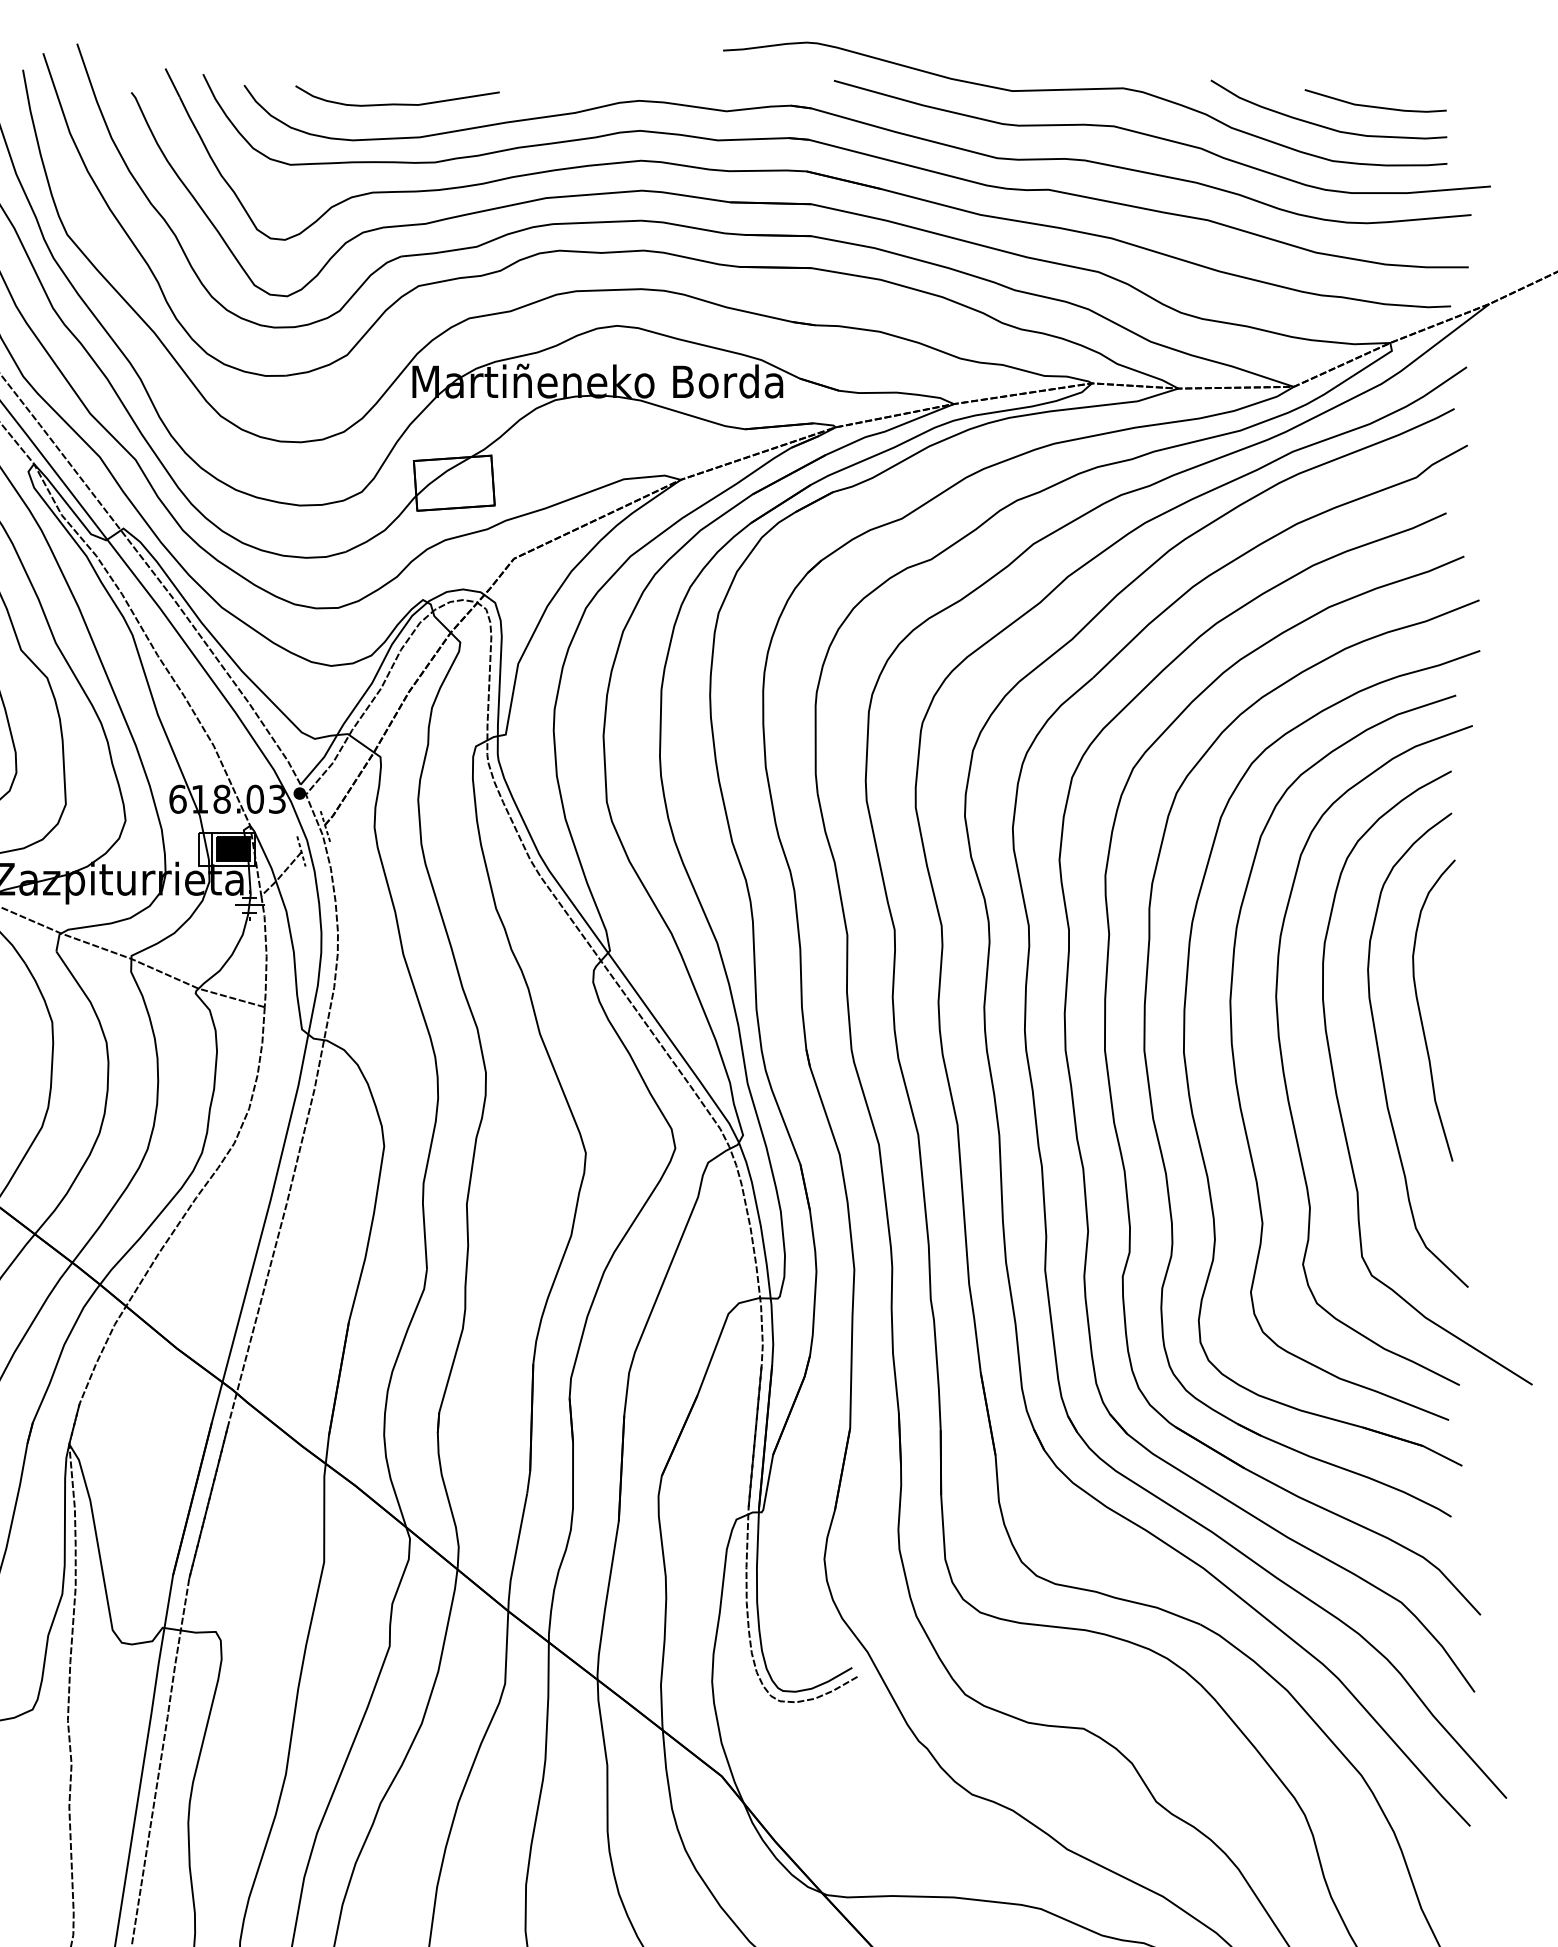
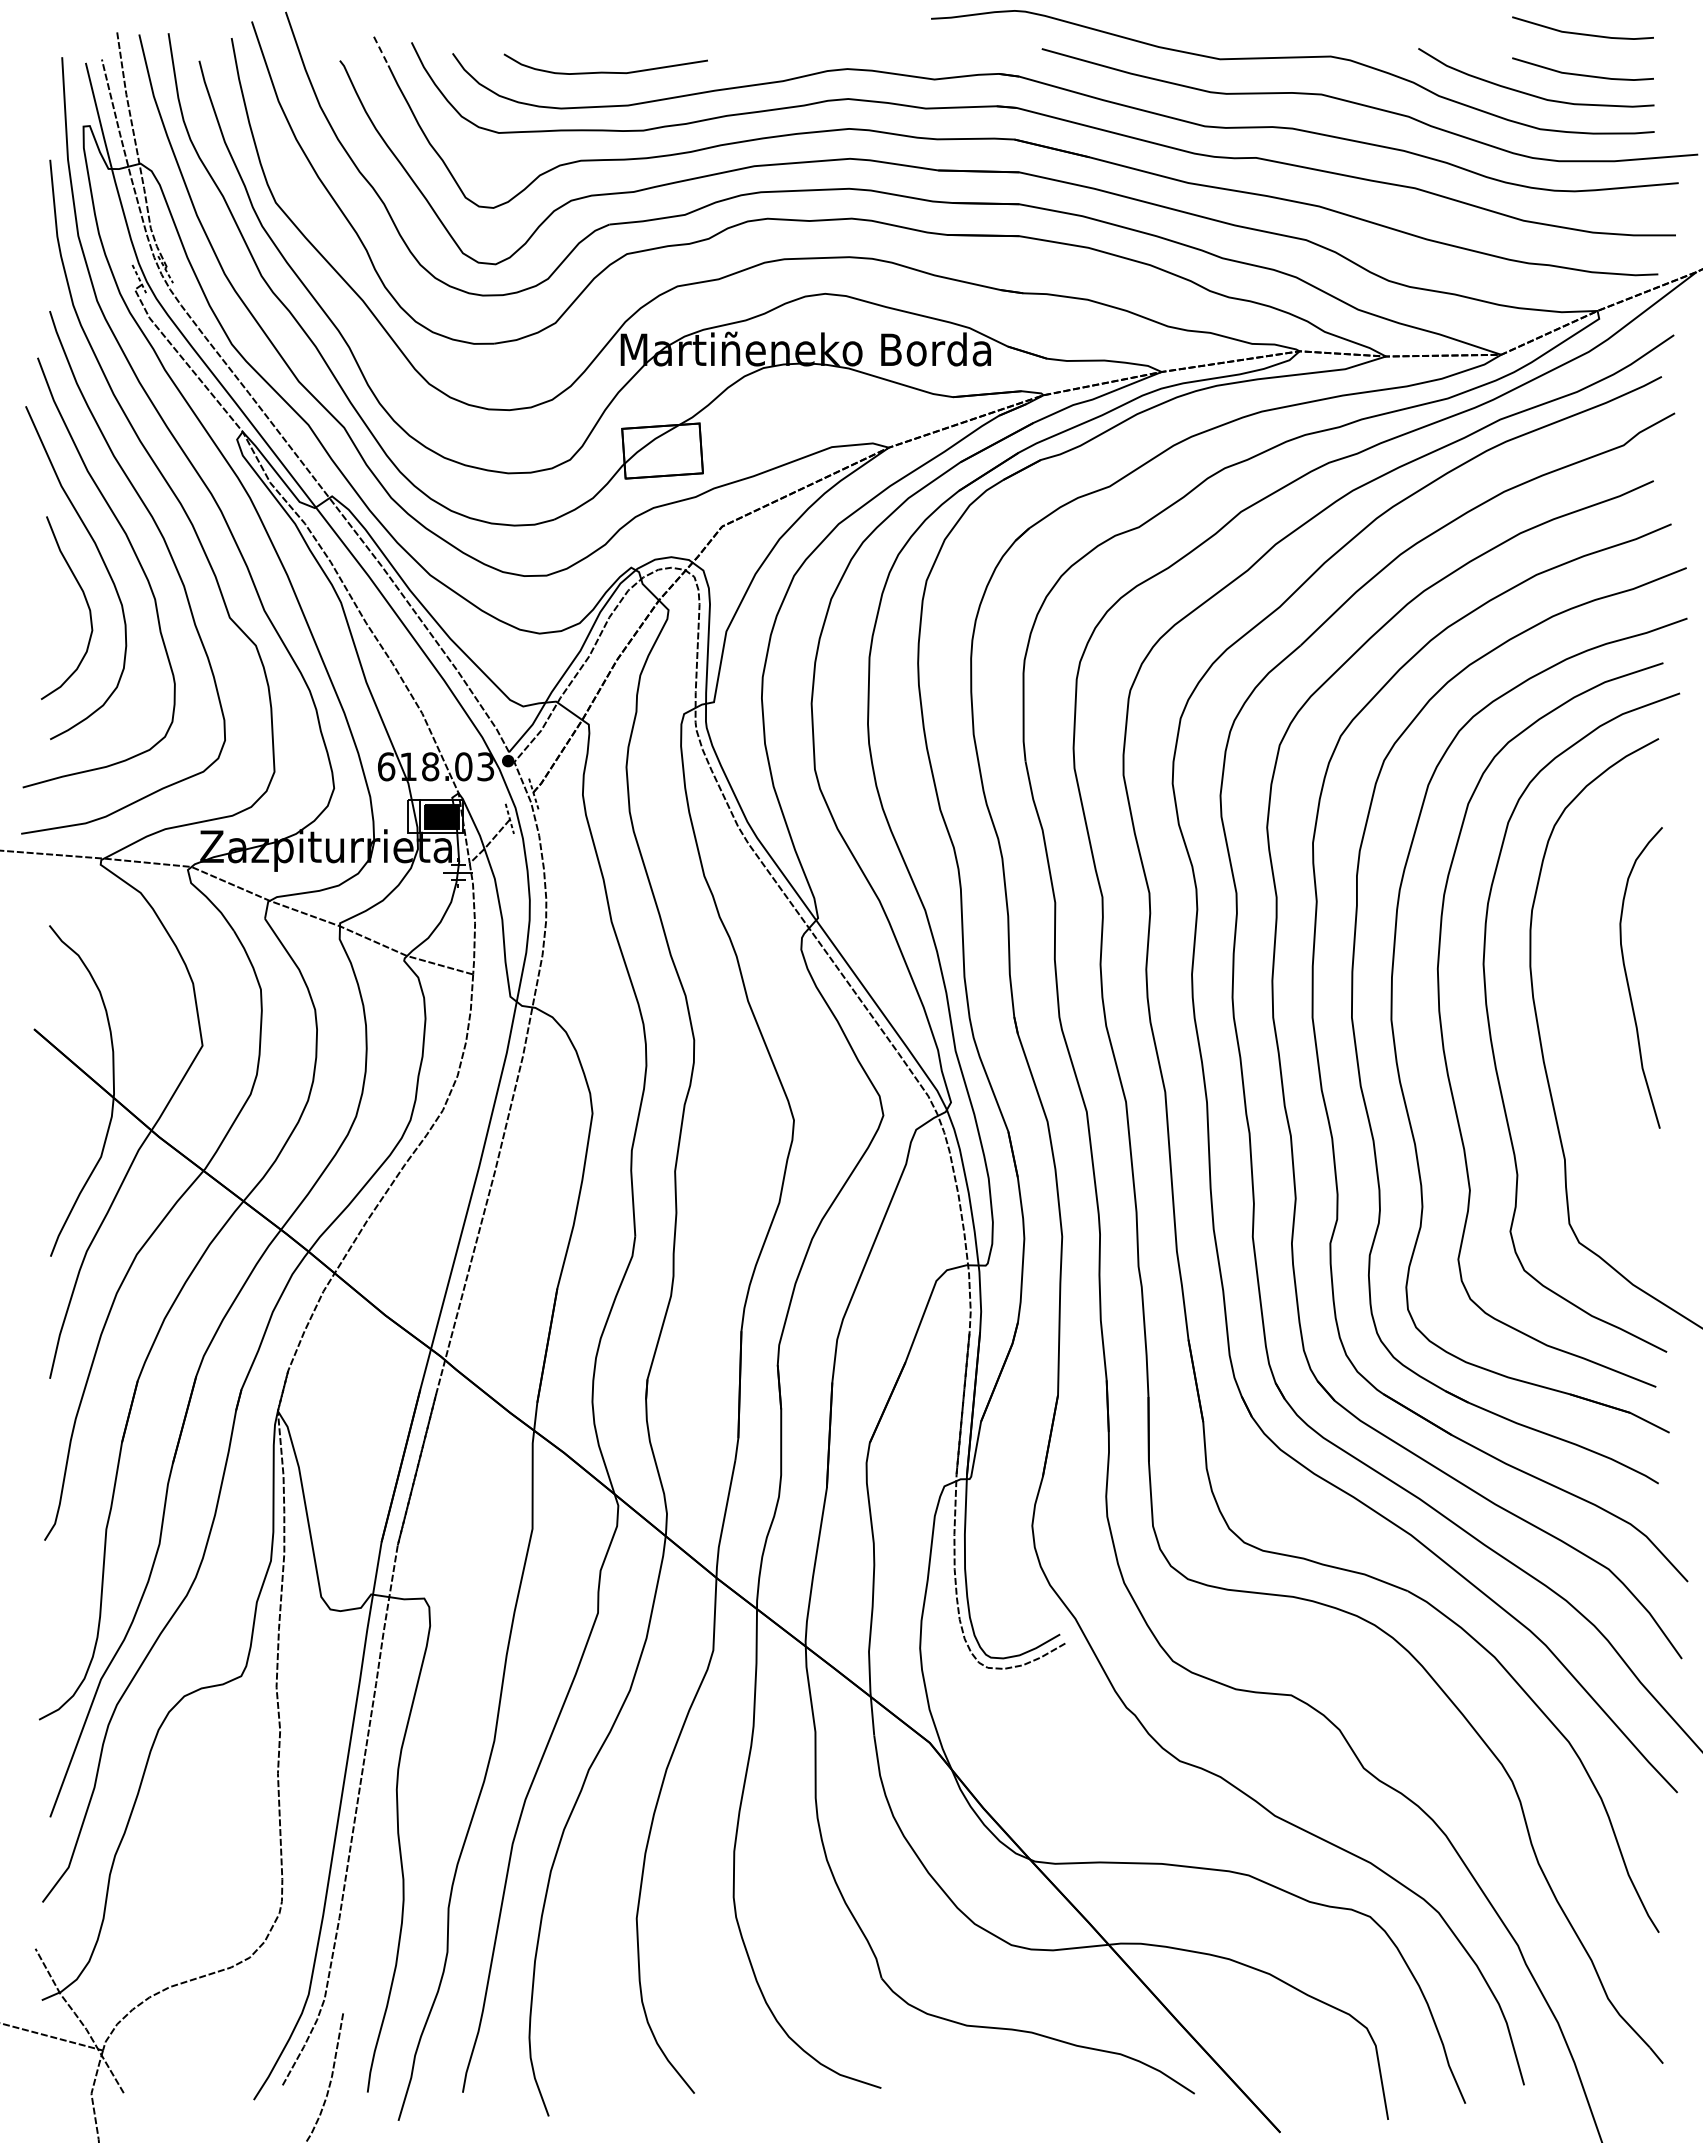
line: (1375, 65) -> (1582, 33), added
line: (172, 83) -> (381, 51), solid -> dashed
curve: (1380, 1055) -> (1587, 1022), removed

